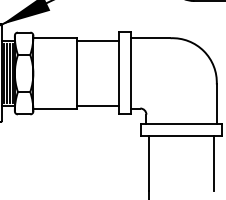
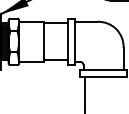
line: (214, 162) -> (122, 92), removed

